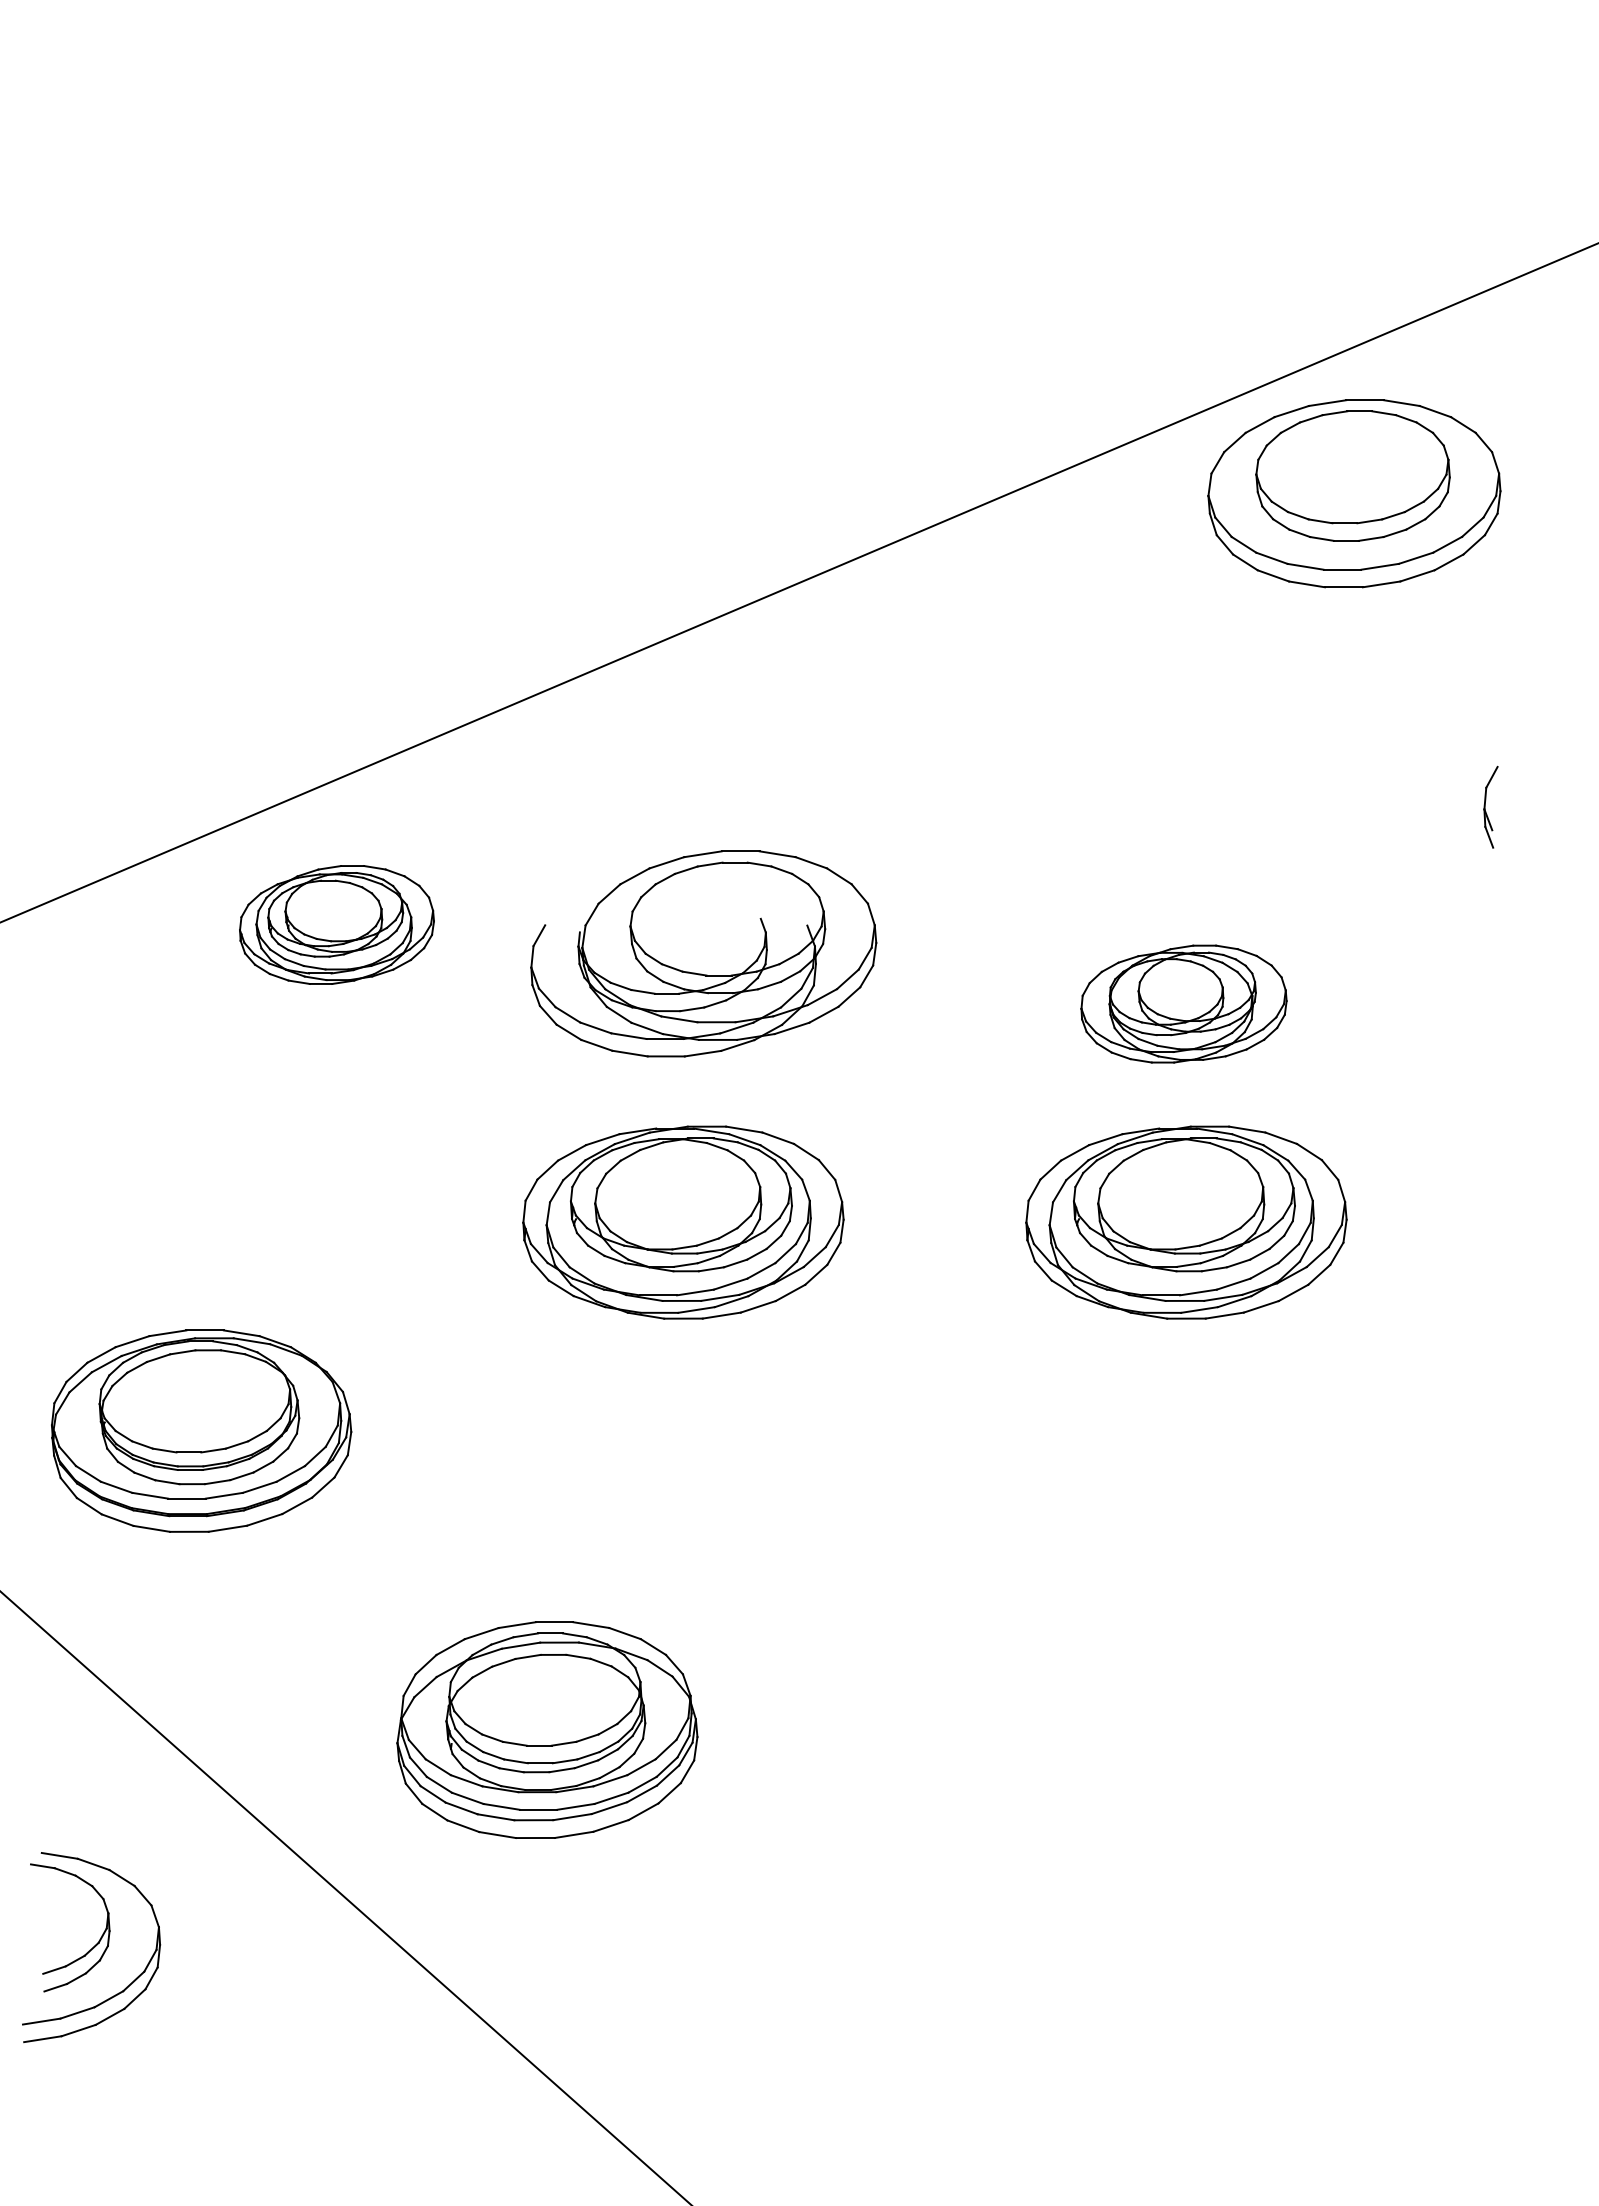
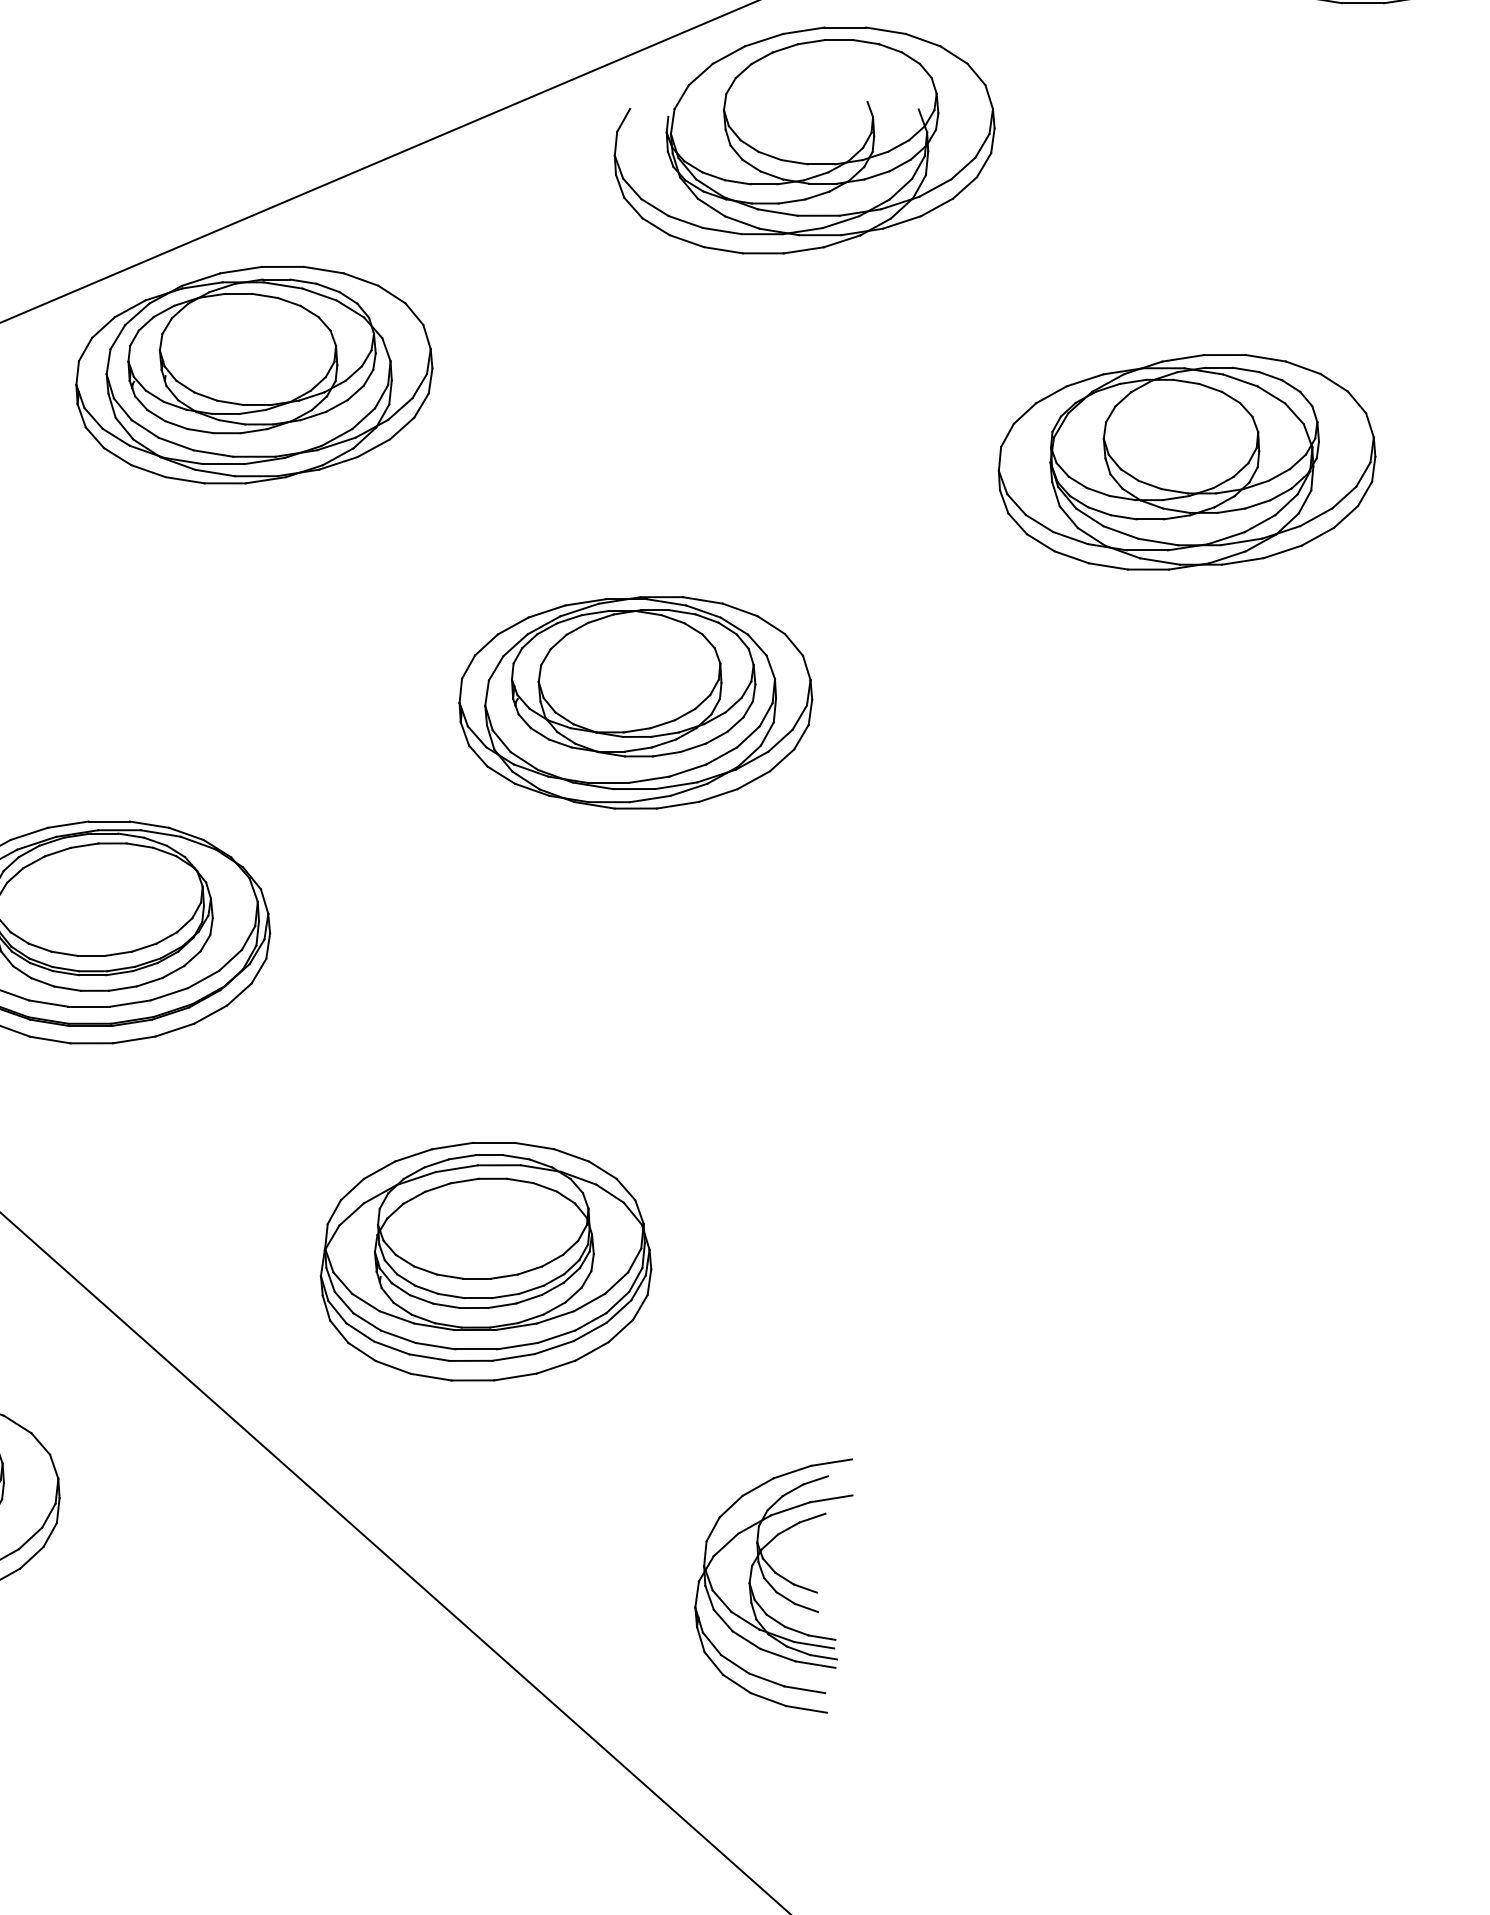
part: (336, 924) -> (253, 374), size x1.67
part: (703, 953) -> (804, 140), moved
part: (1183, 1003) -> (1186, 461), size x1.67
part: (1186, 1222) -> (1189, 702), removed
part: (808, 2024) -> (773, 1585), added

